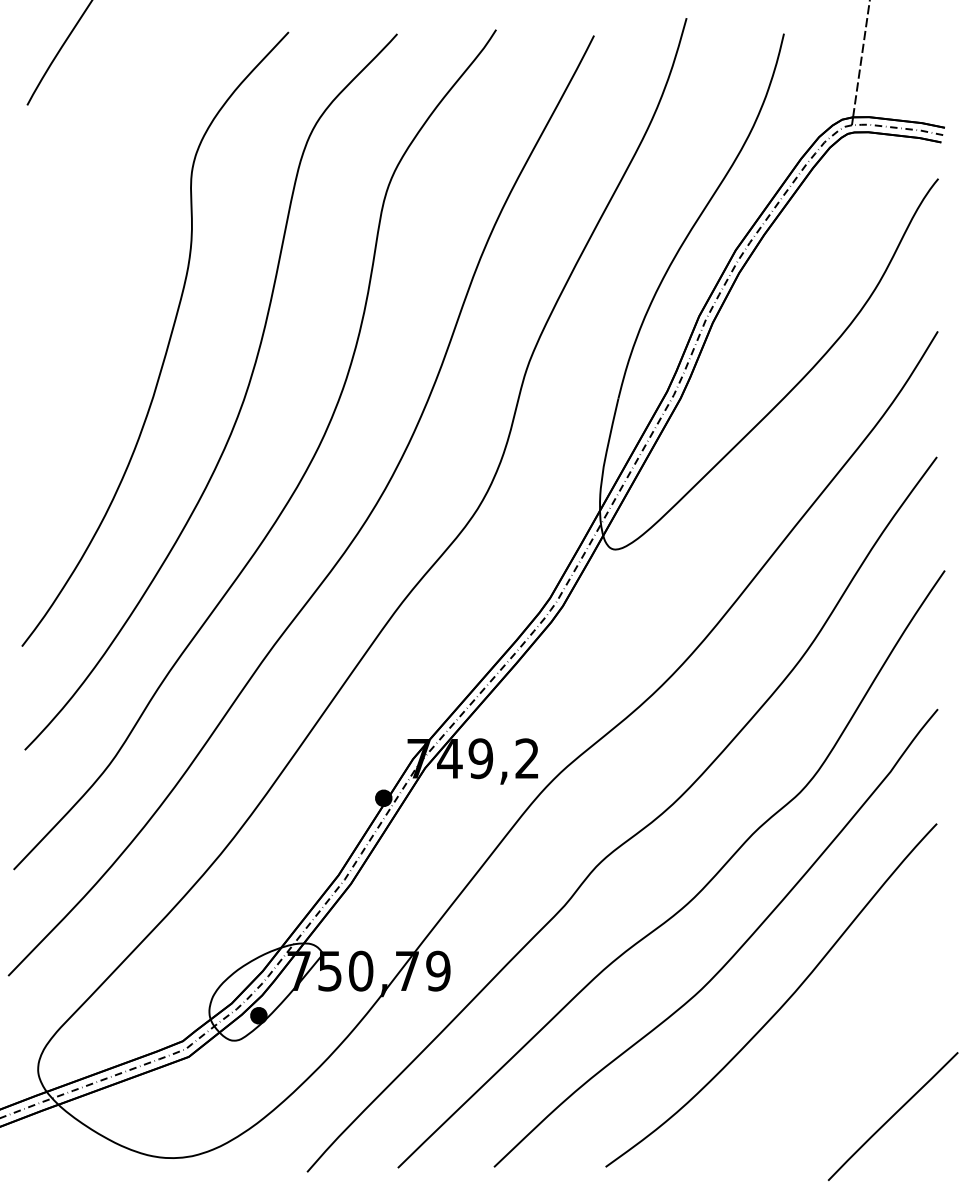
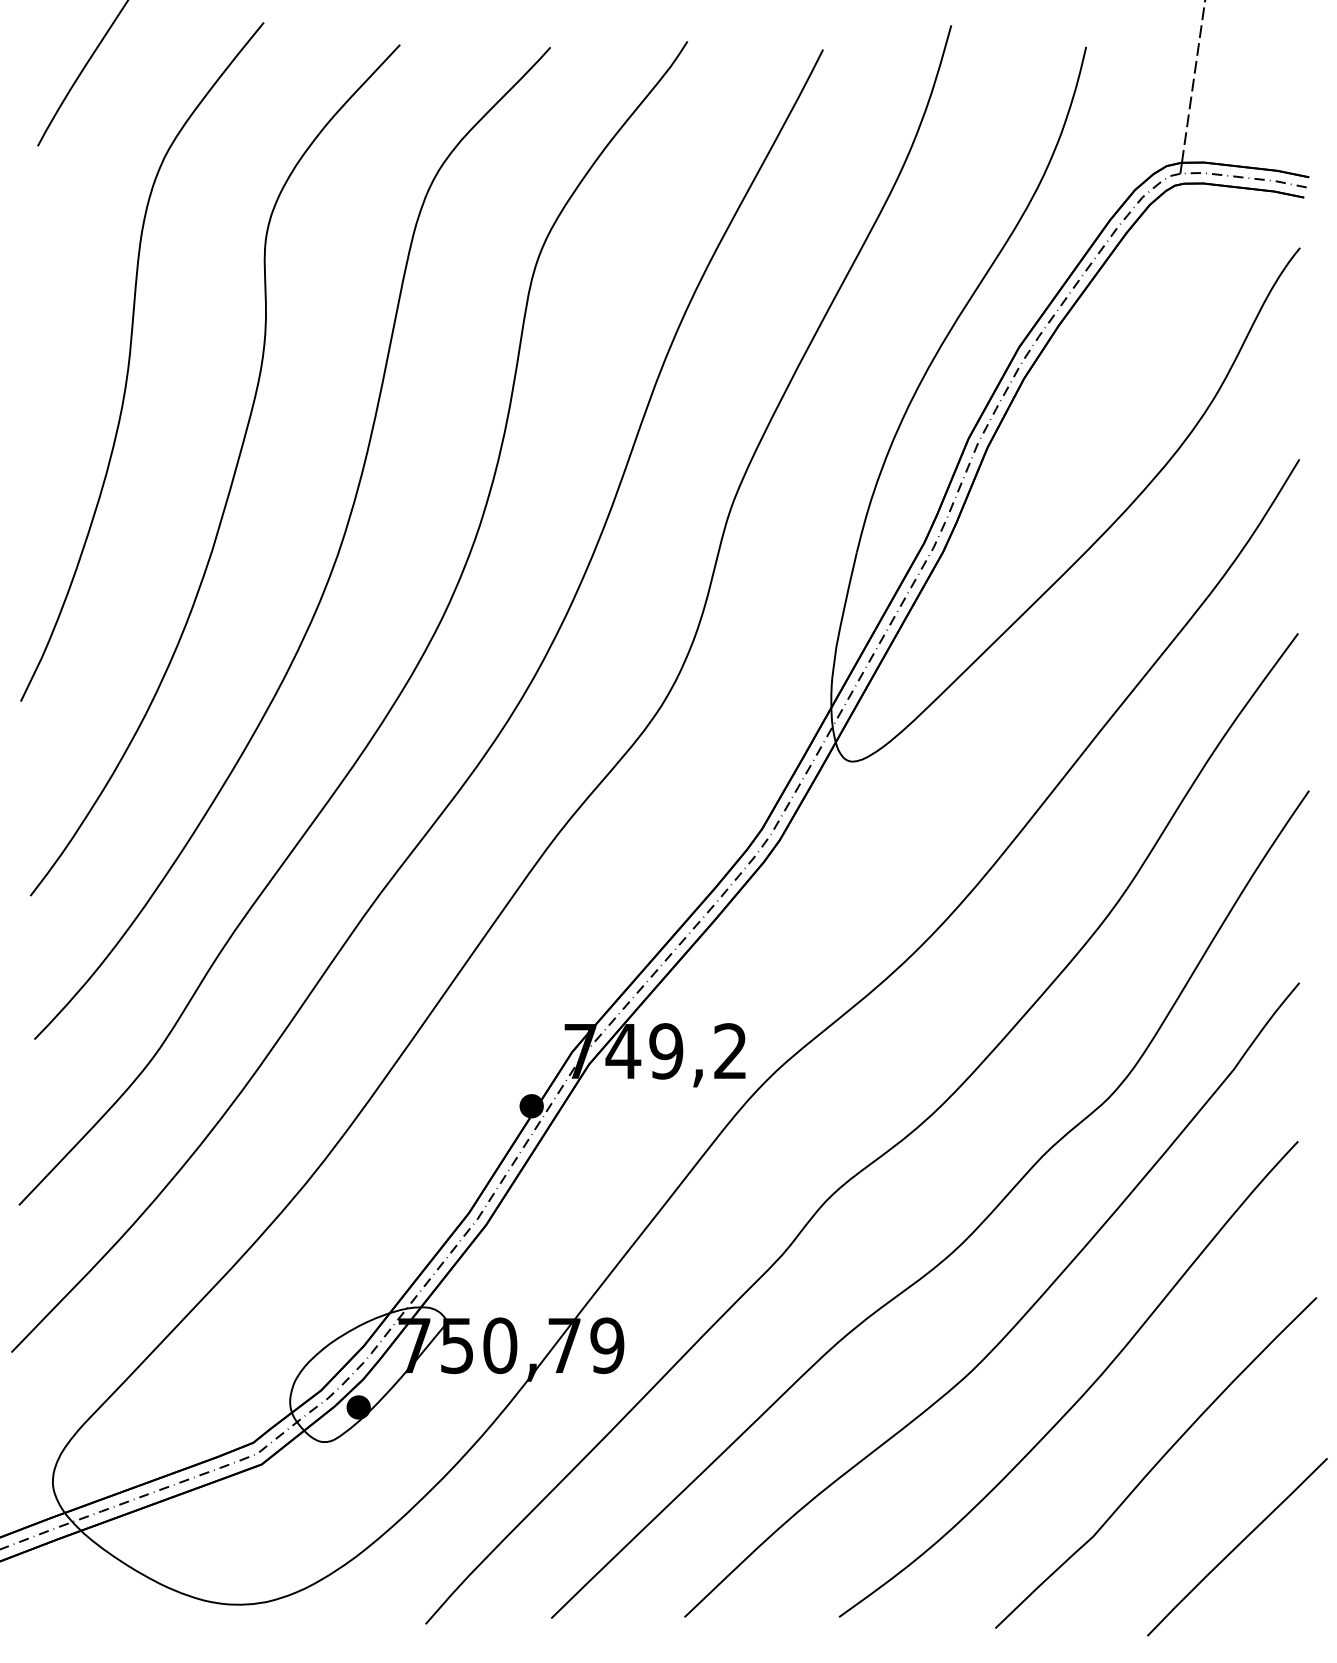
curve: (94, 260) -> (130, 360), added
curve: (834, 1055) -> (1156, 1462), added

